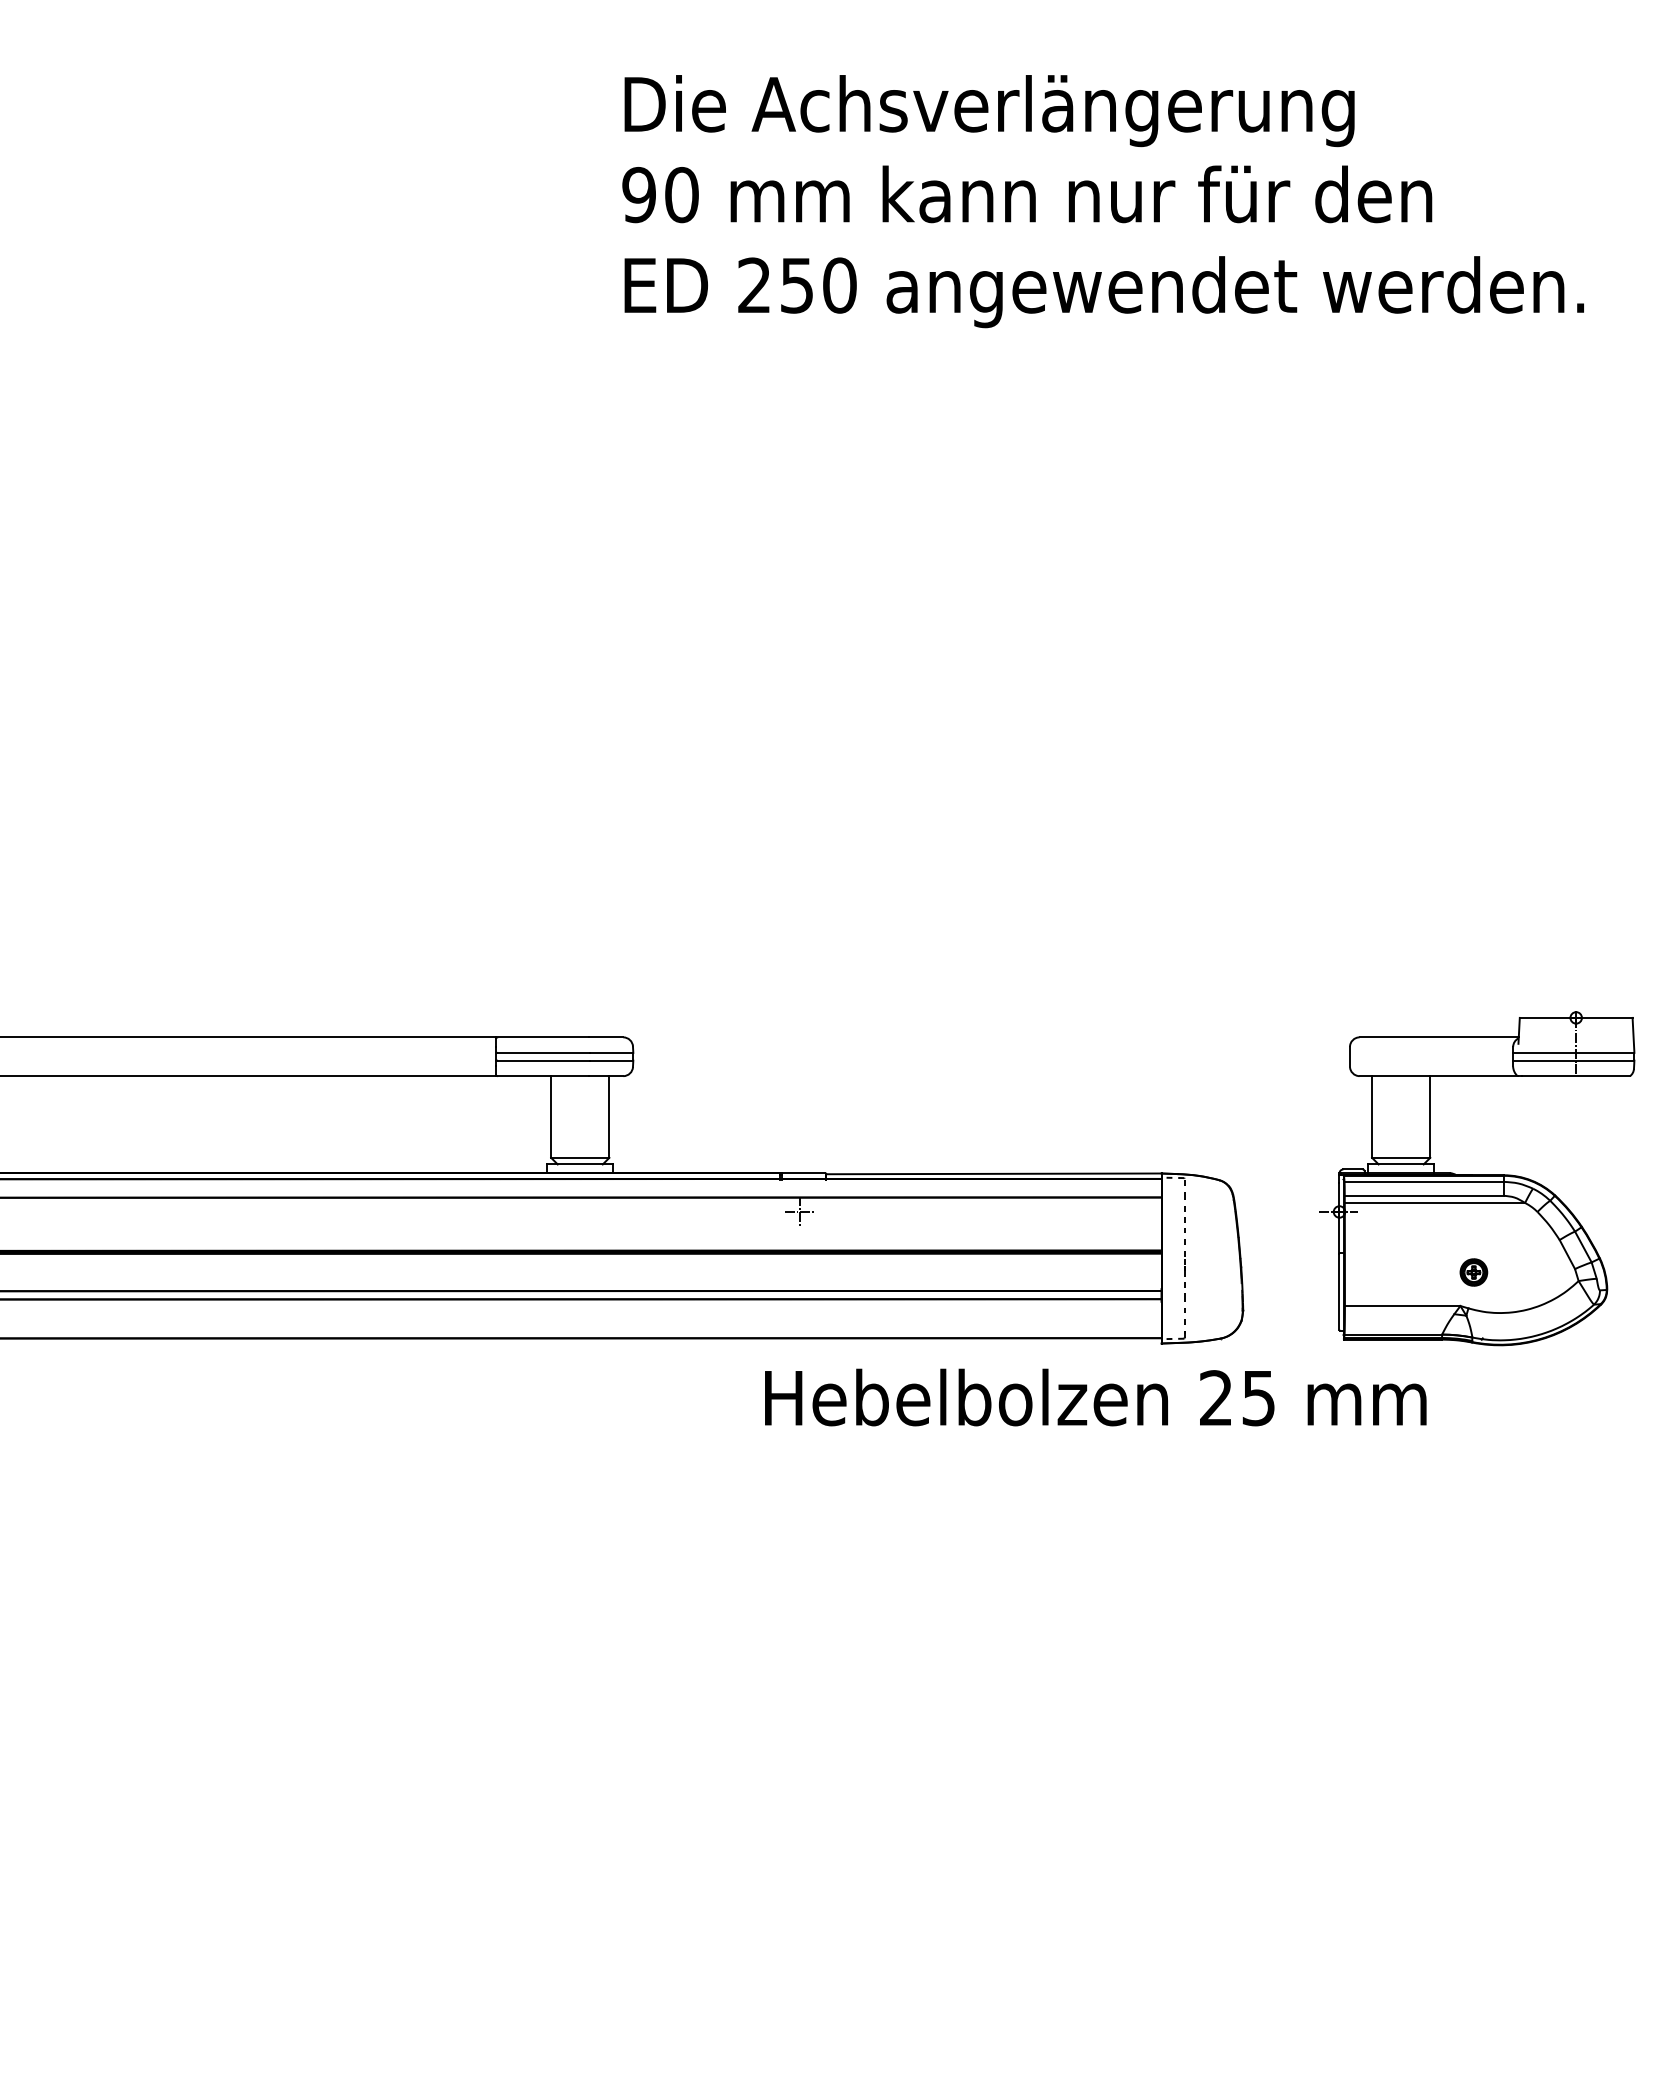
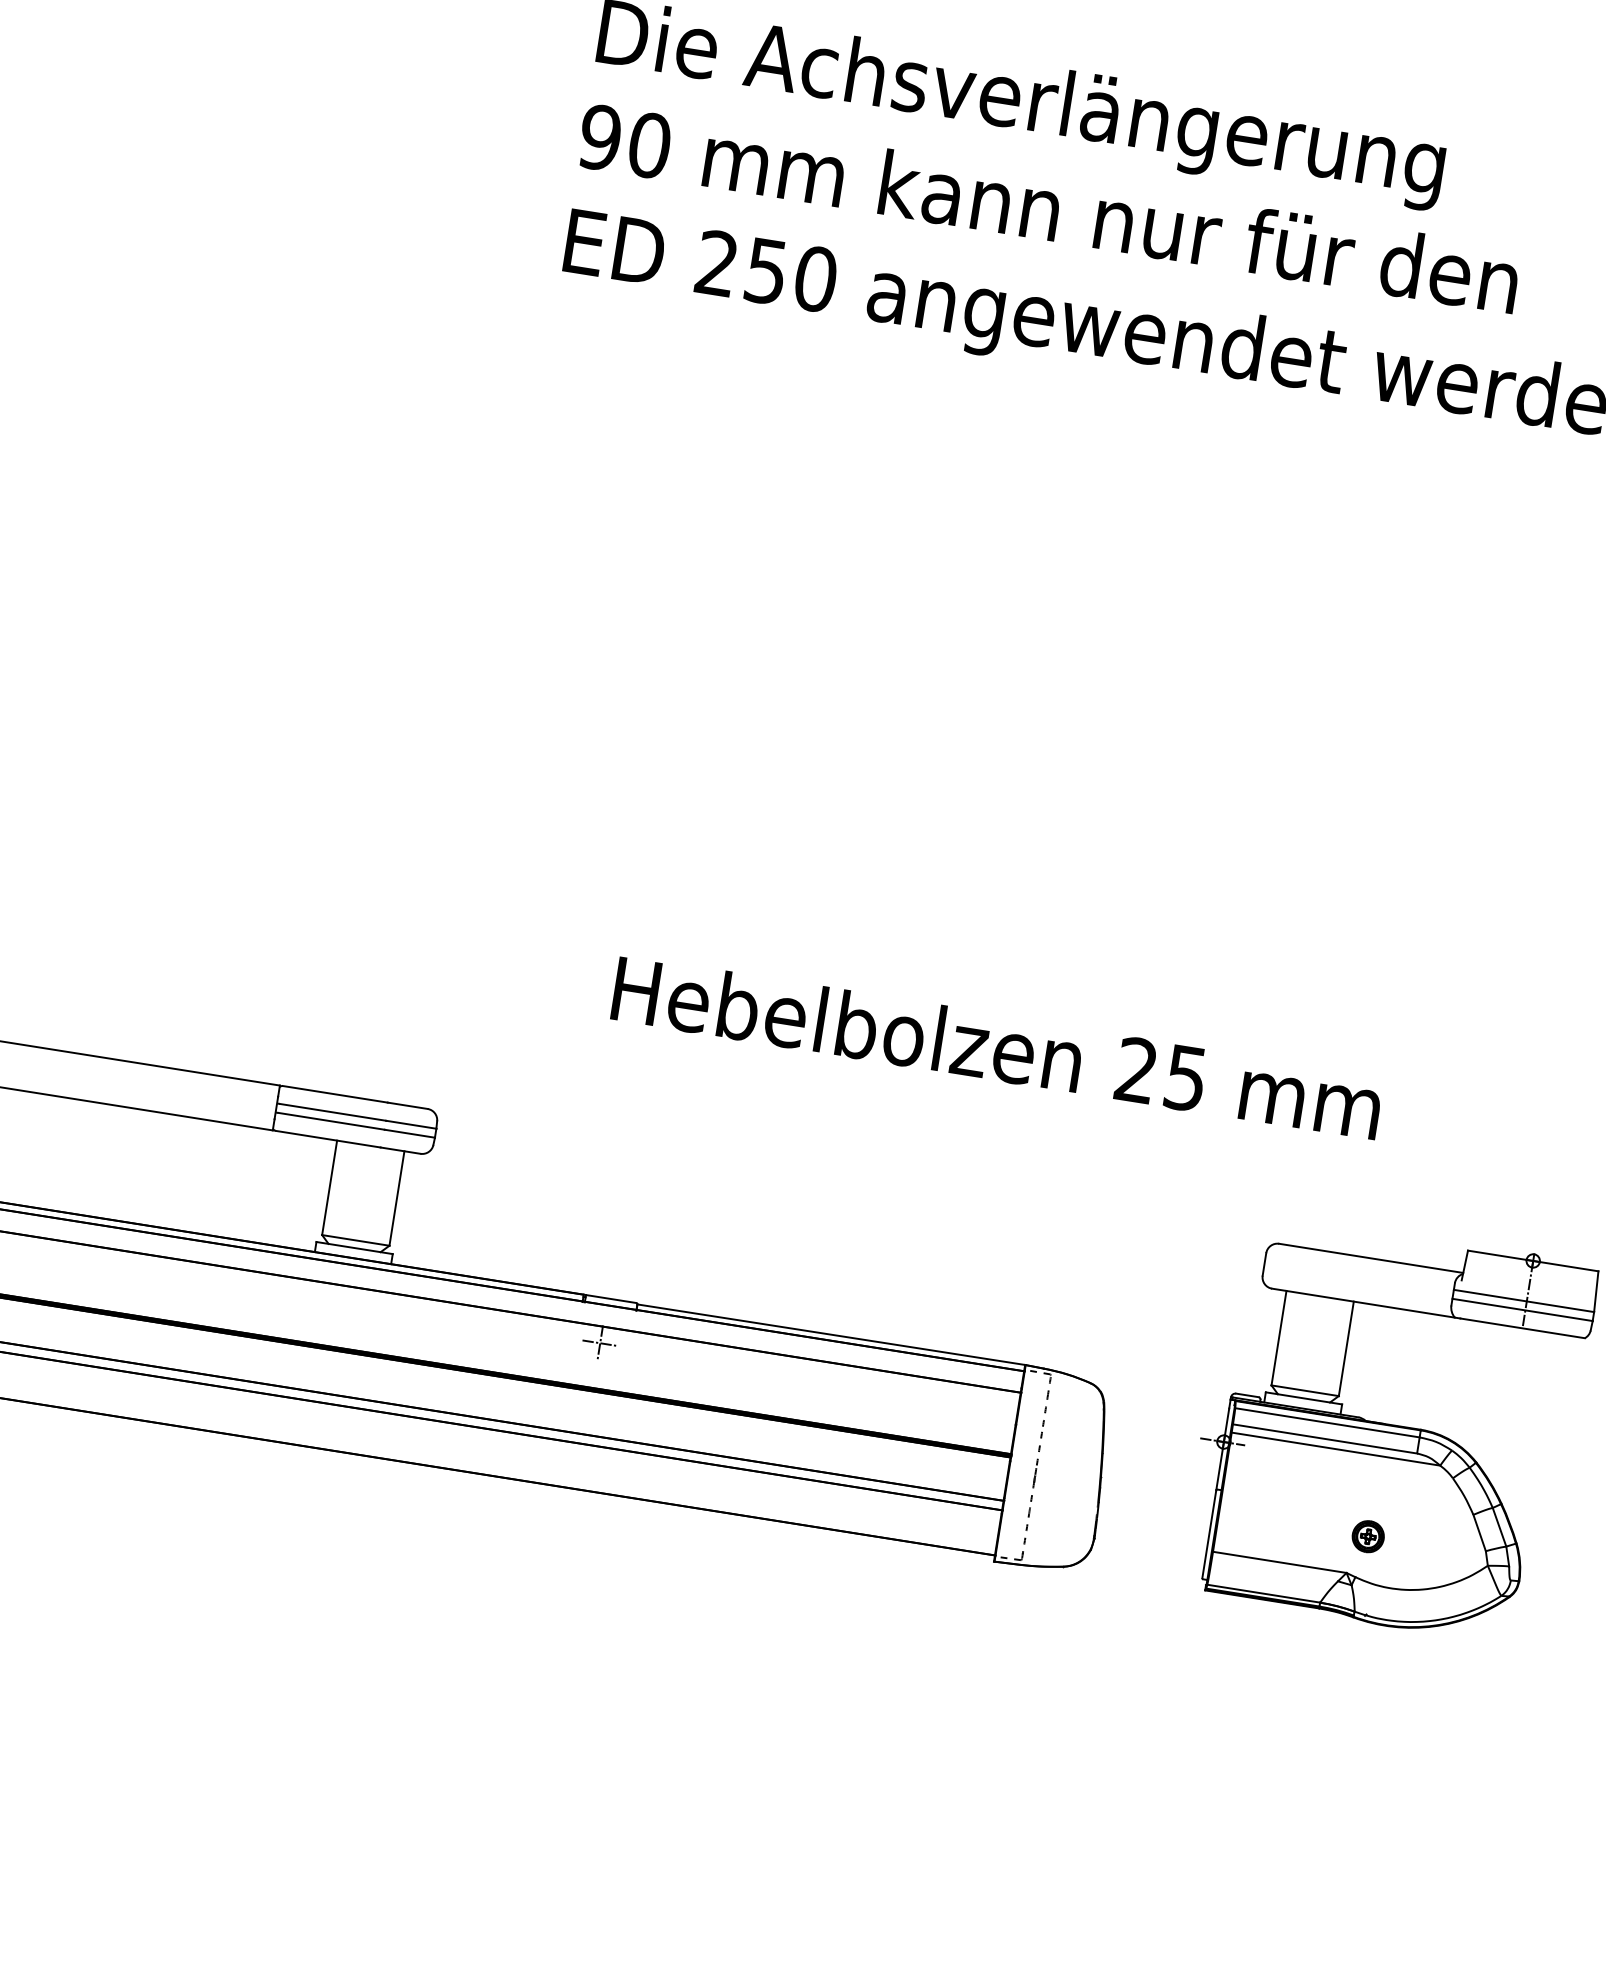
text: (1095, 1397) -> (997, 1047), moved

